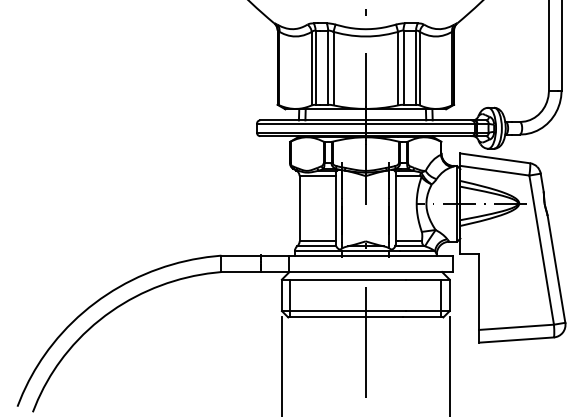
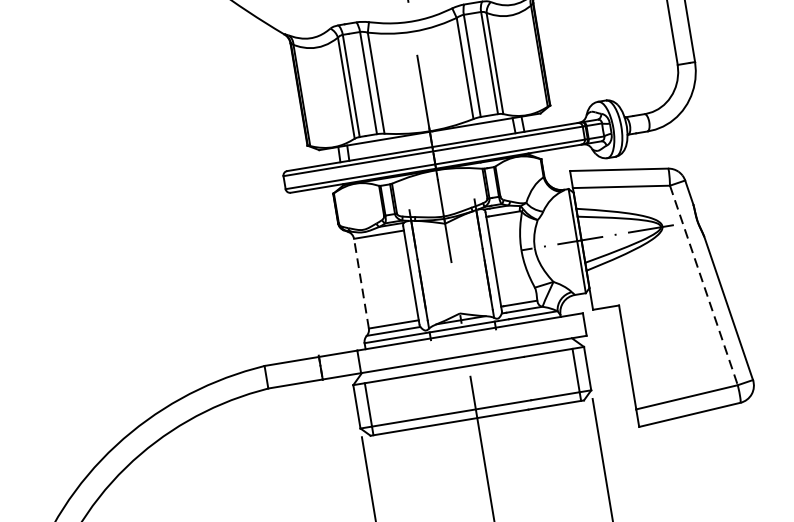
line: (299, 208) -> (361, 283), solid -> dashed
line: (541, 250) -> (703, 286), solid -> dashed

